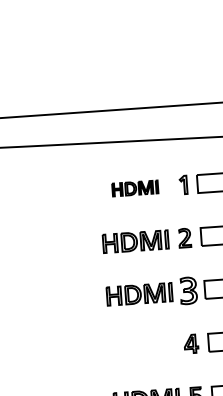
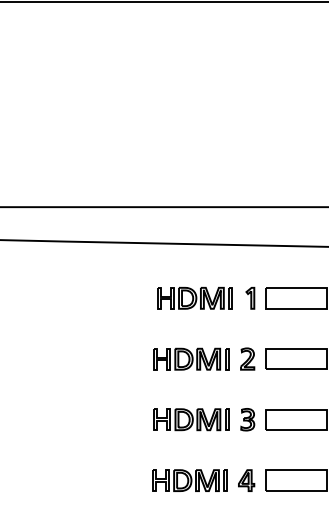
part: (134, 188) -> (194, 298), size x1.43
part: (188, 290) -> (247, 419), size x0.71
part: (141, 347) -> (189, 480), added

